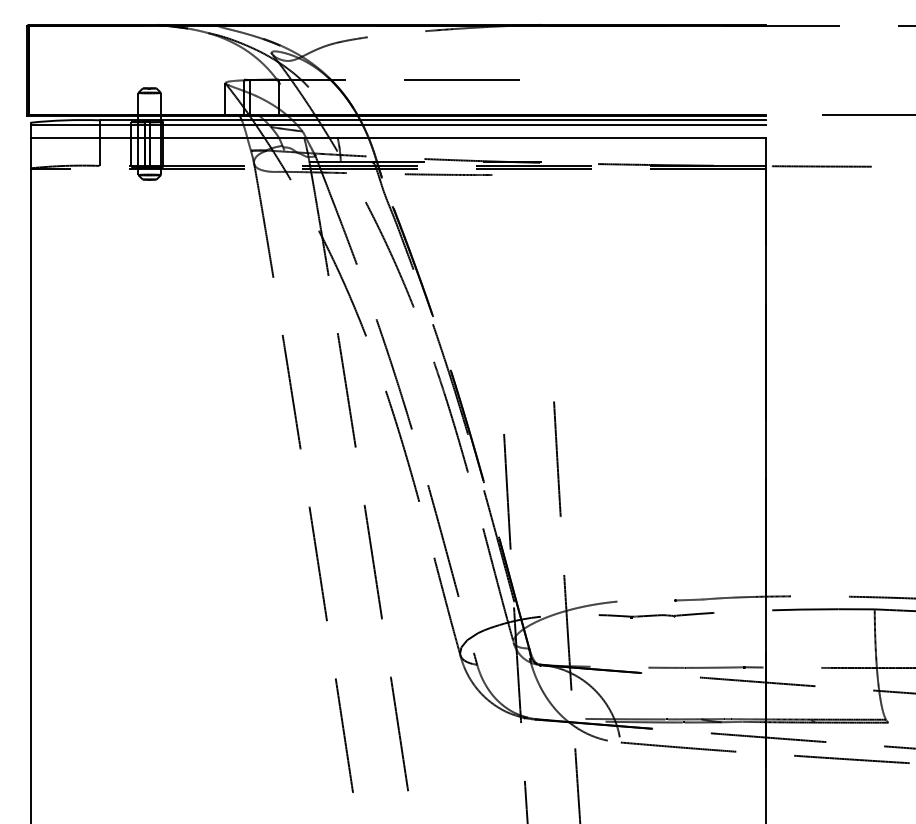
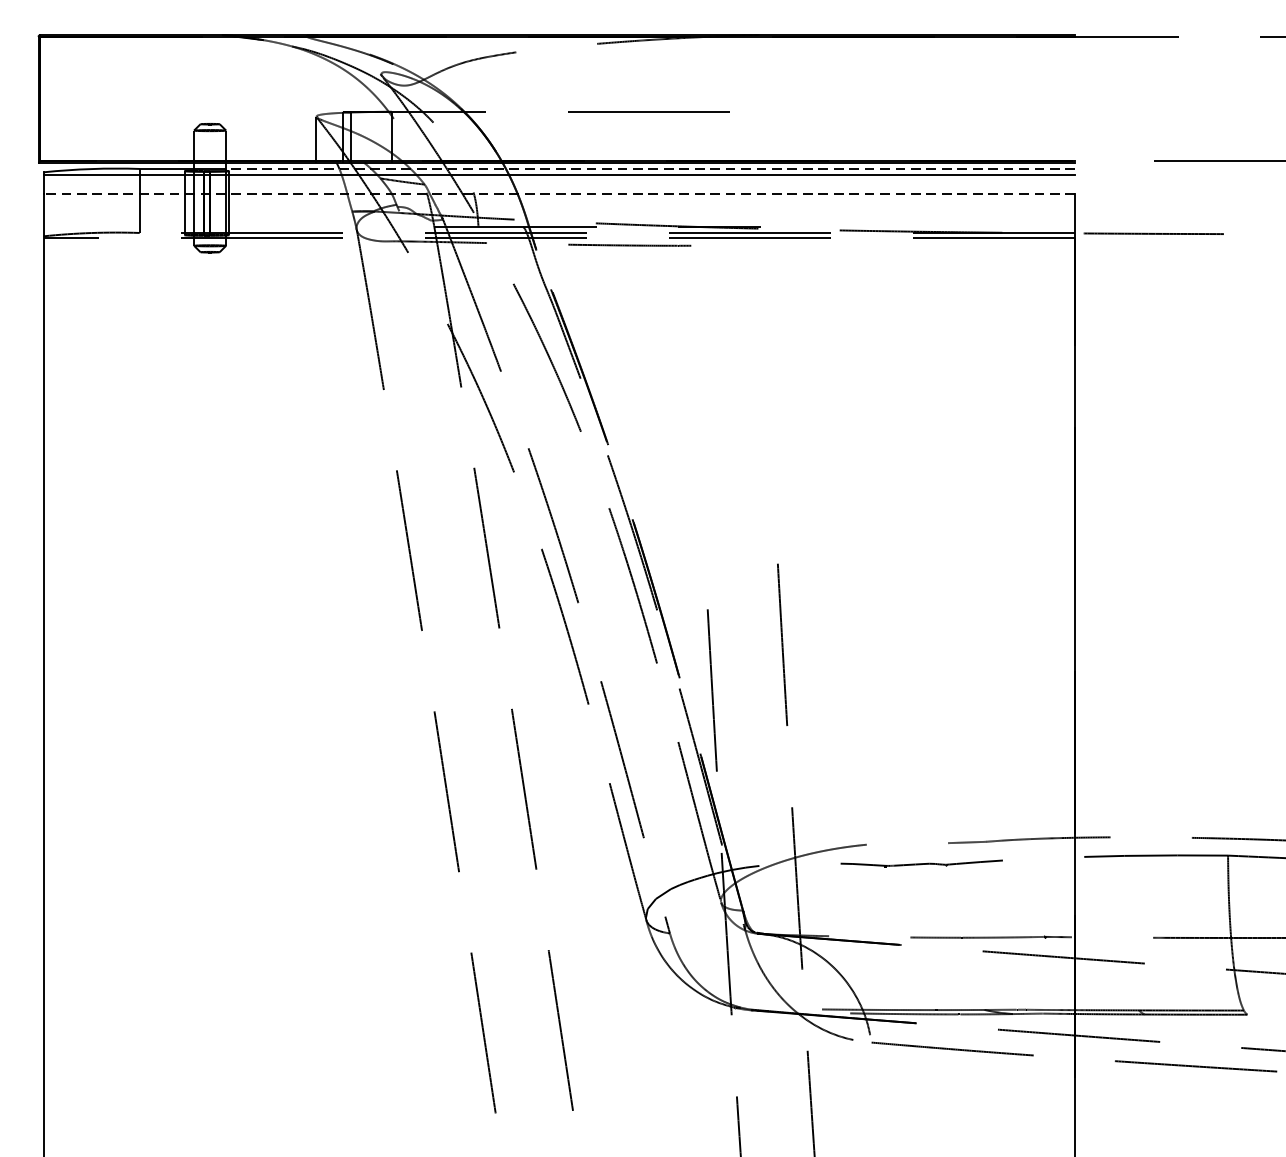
line: (462, 120) -> (649, 169), solid -> dashed
line: (397, 138) -> (558, 194), solid -> dashed

